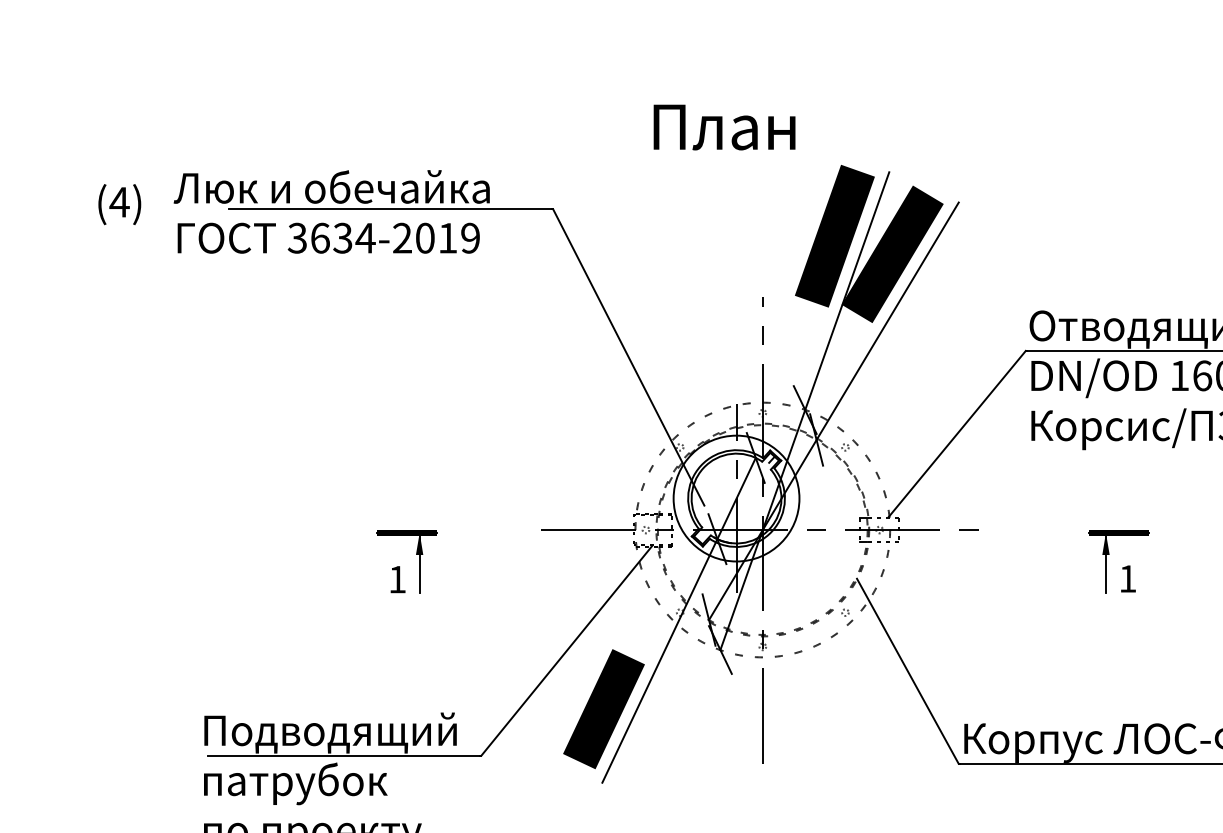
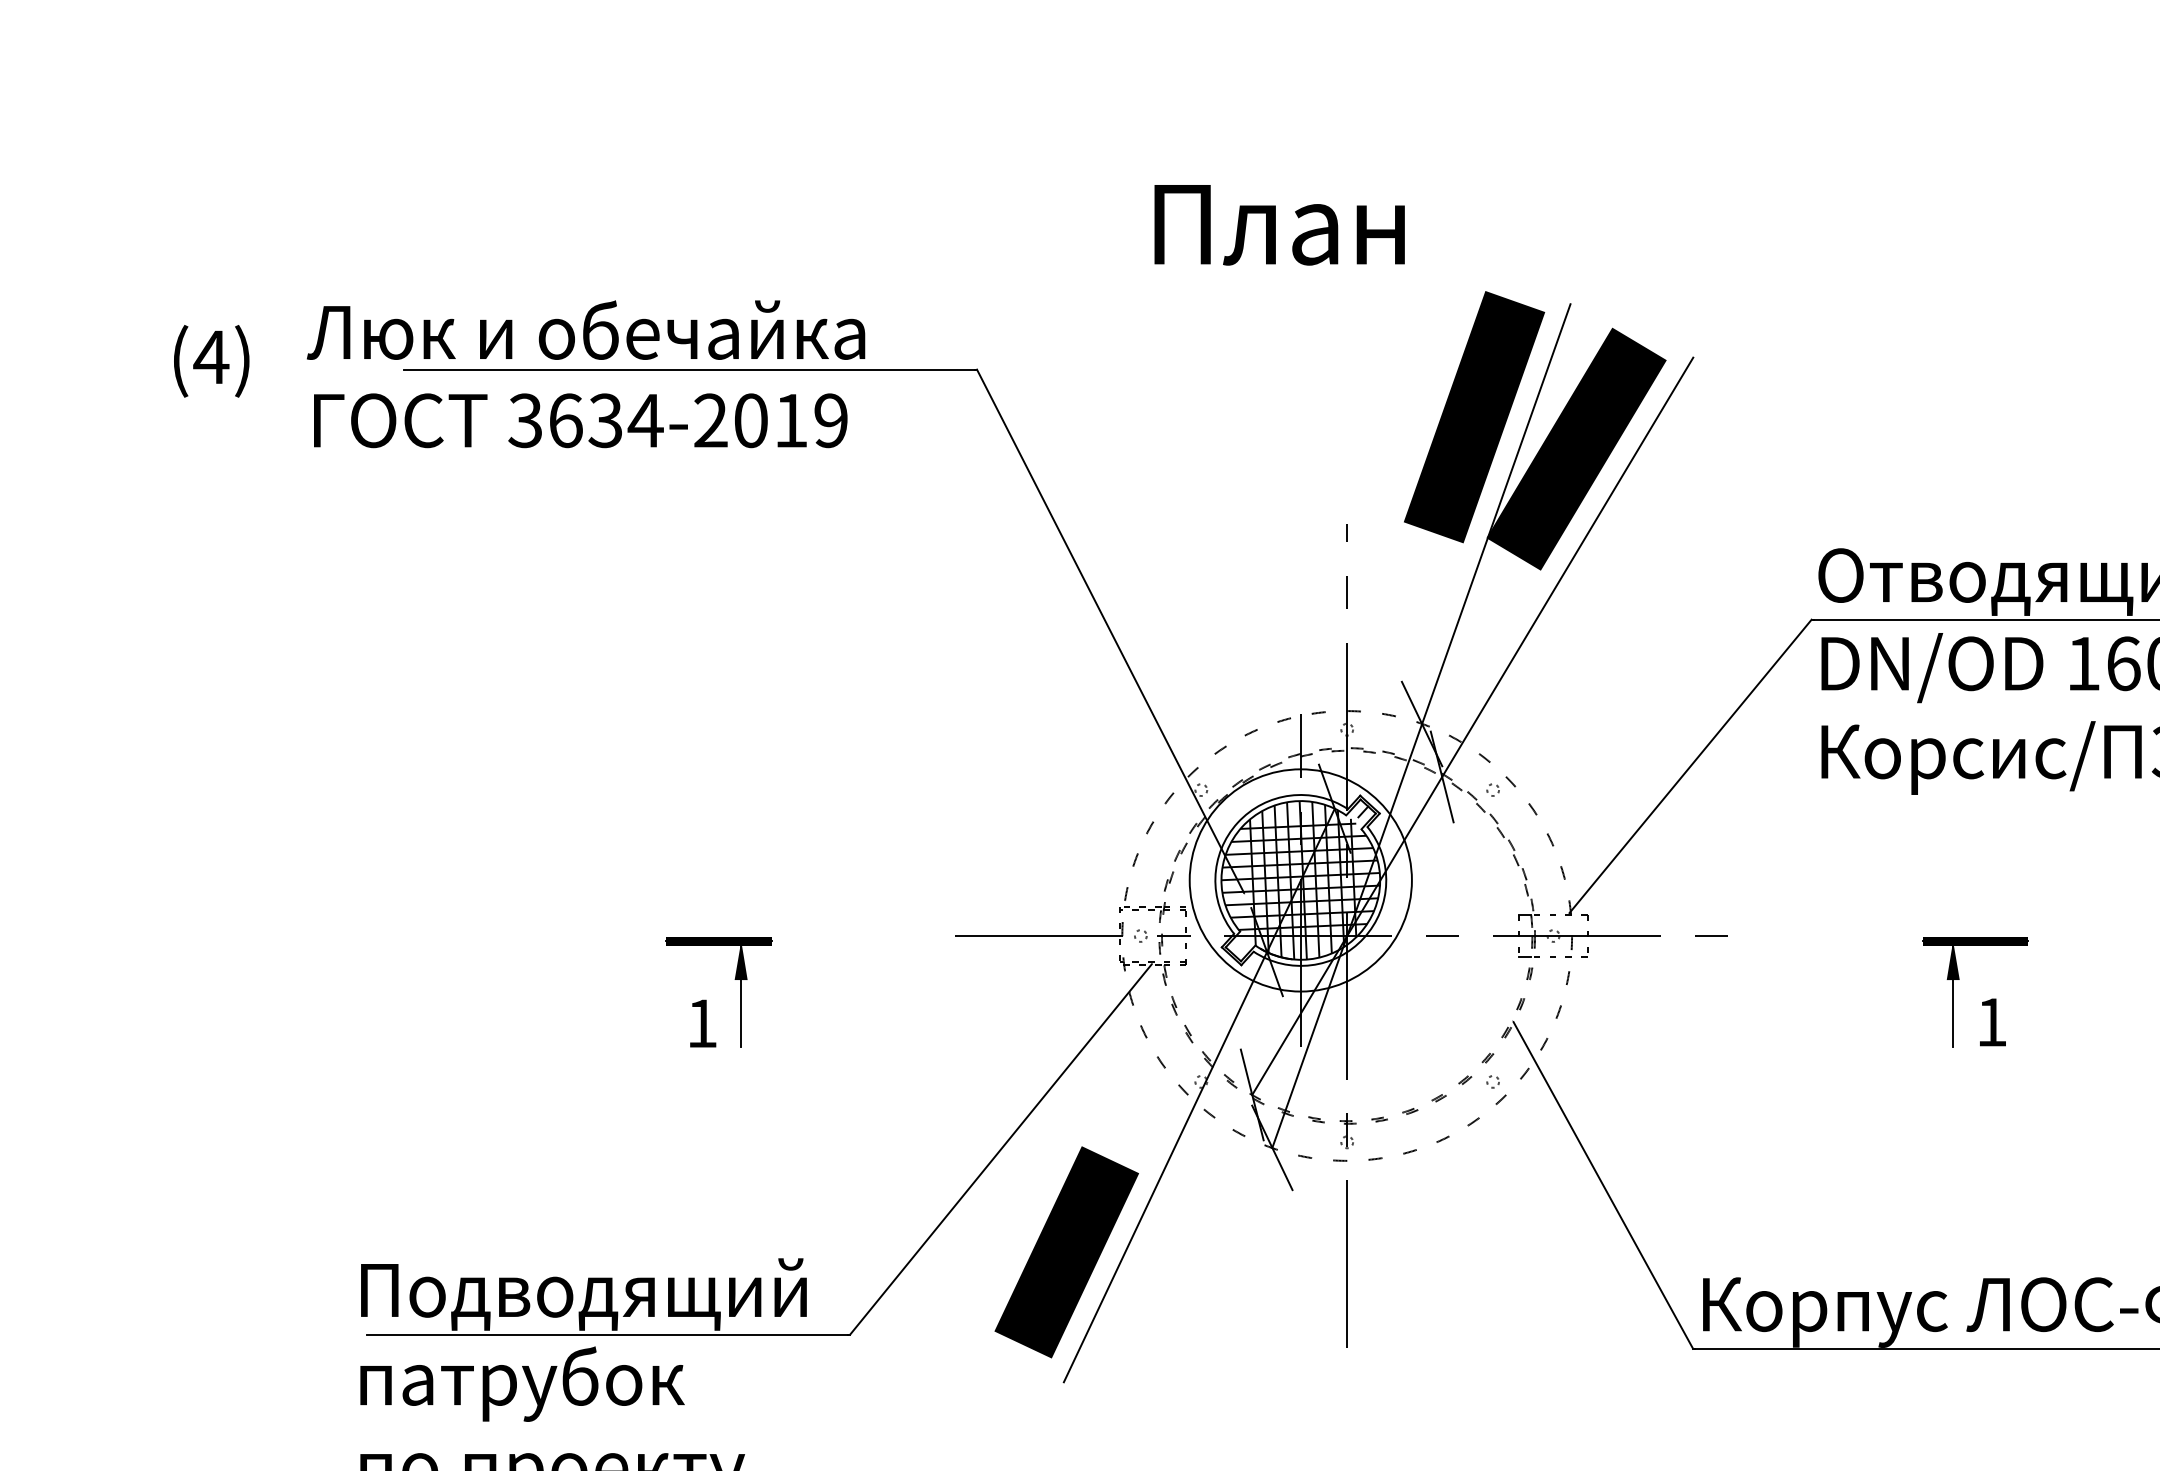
hatch: (736, 498) -> (1300, 880), added

